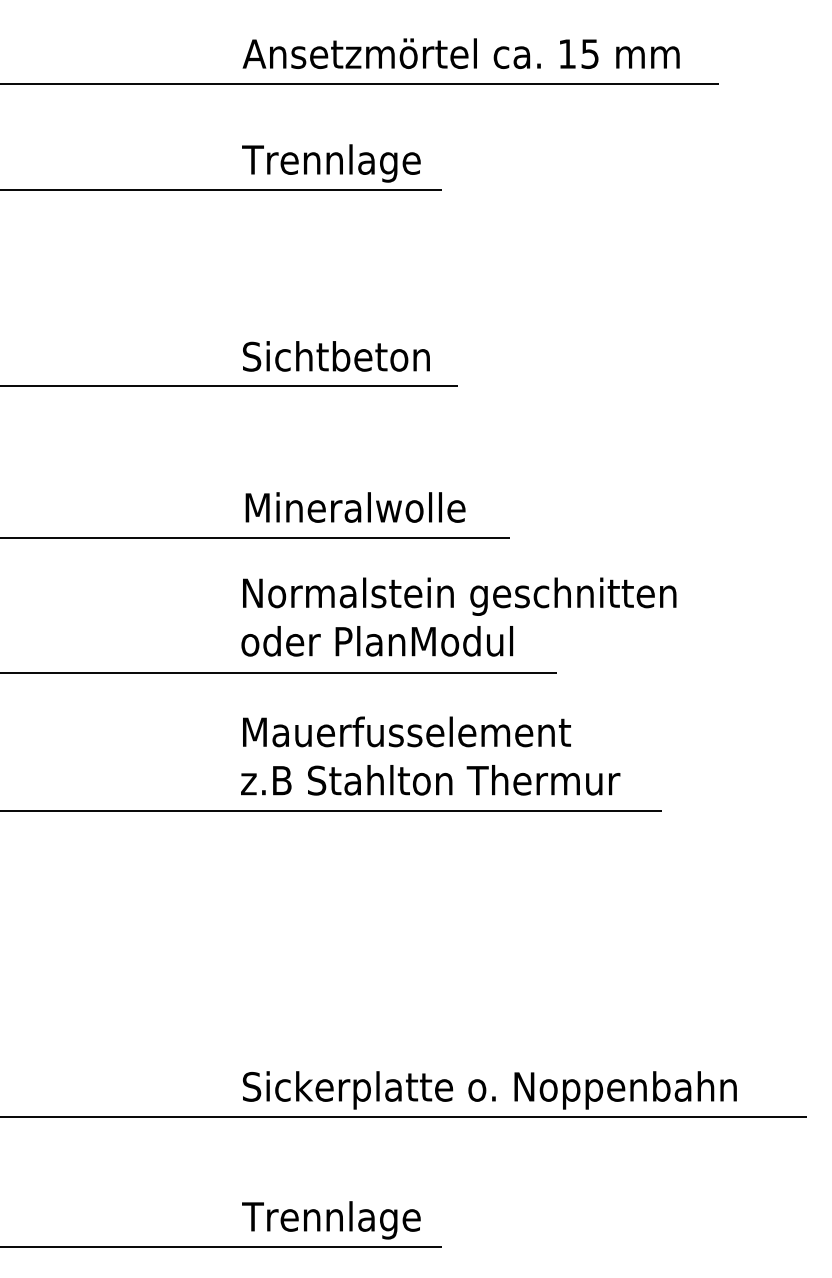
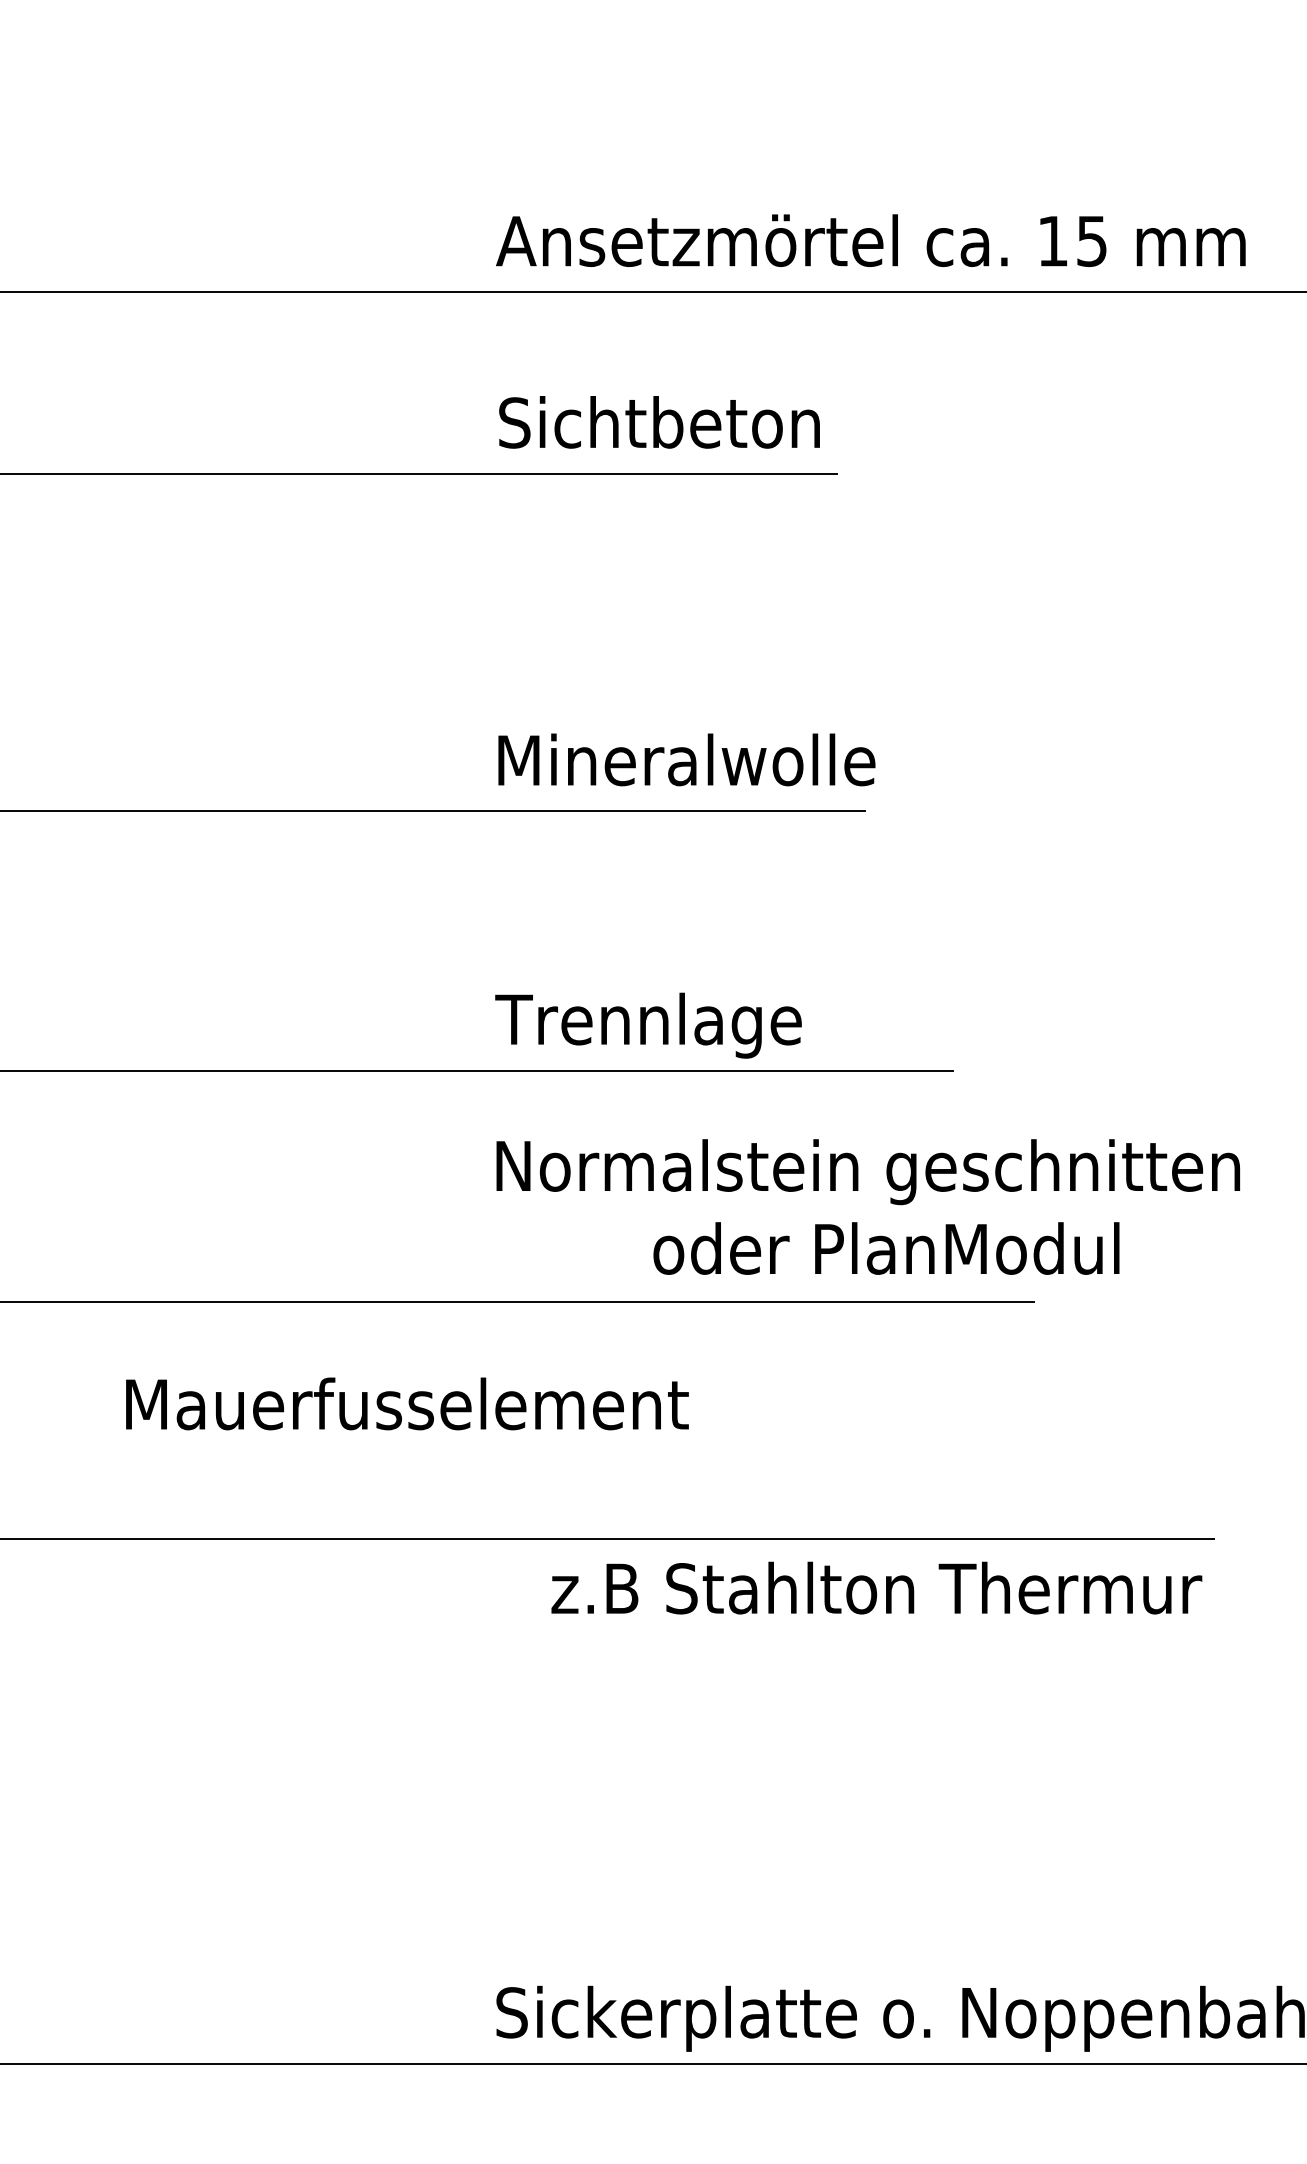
text: (336, 163) -> (657, 428), Trennlage -> Sichtbeton
text: (353, 356) -> (686, 760), Sichtbeton -> Mineralwolle
text: (353, 511) -> (686, 1025), Mineralwolle -> Trennlage
text: (377, 641) -> (886, 1248), moved
text: (406, 731) -> (406, 1403), moved
text: (430, 780) -> (876, 1588), moved

